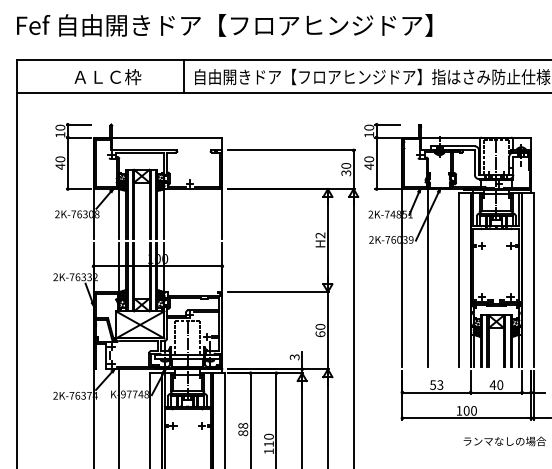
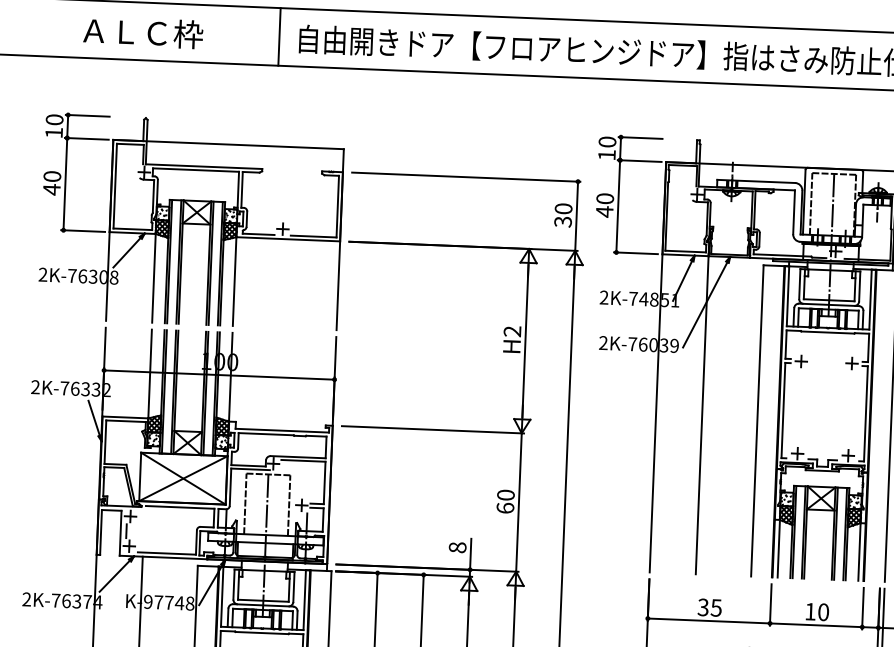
text: (294, 357) -> (457, 548), 3 -> 8
text: (436, 384) -> (709, 606), 53 -> 35
text: (492, 384) -> (809, 610), 40 -> 10

